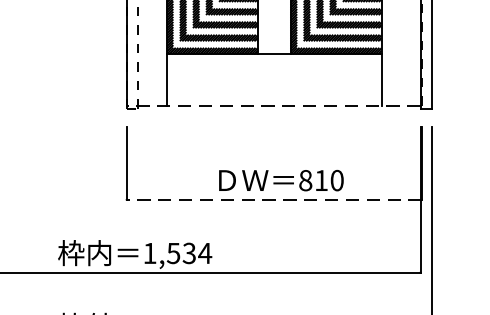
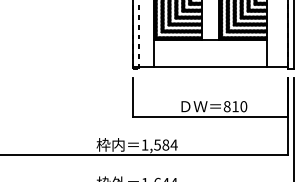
line: (274, 106) -> (210, 67), dashed -> solid
line: (274, 199) -> (210, 116), dashed -> solid
text: (188, 252) -> (165, 144), 1,534 -> 1,584

